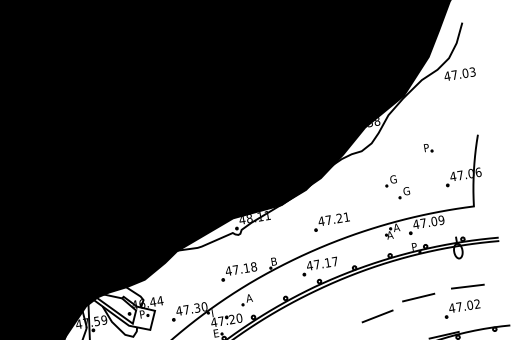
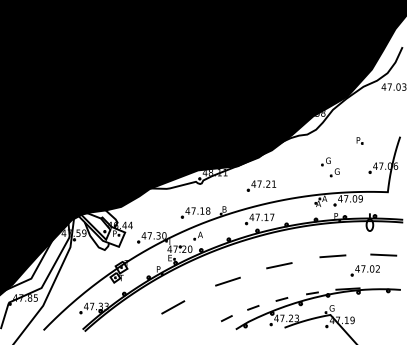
part: (331, 221) -> (261, 185), moved
line: (467, 285) -> (383, 254), moved
line: (377, 316) -> (279, 265), moved

